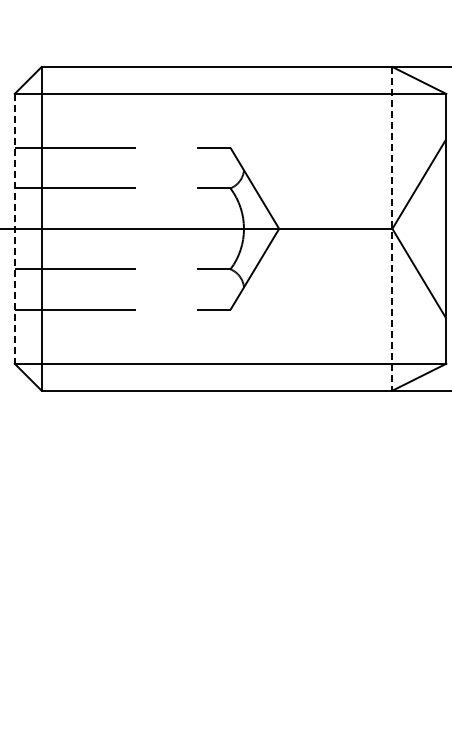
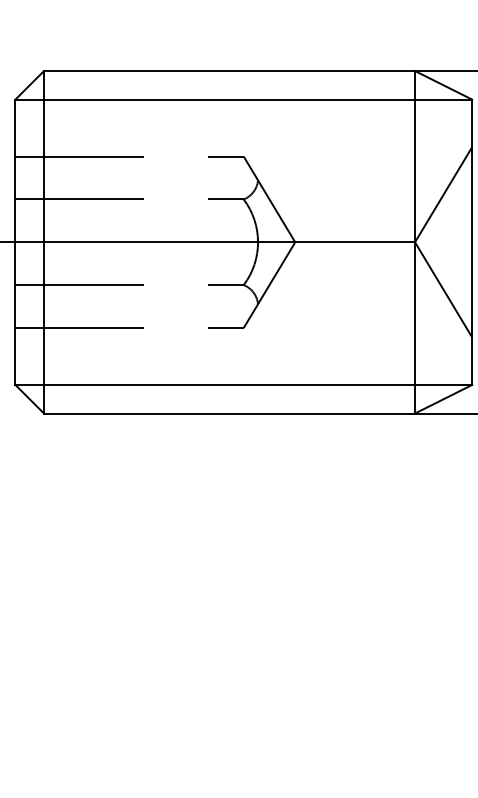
line: (14, 228) -> (15, 241), dashed -> solid
line: (392, 228) -> (415, 241), dashed -> solid

